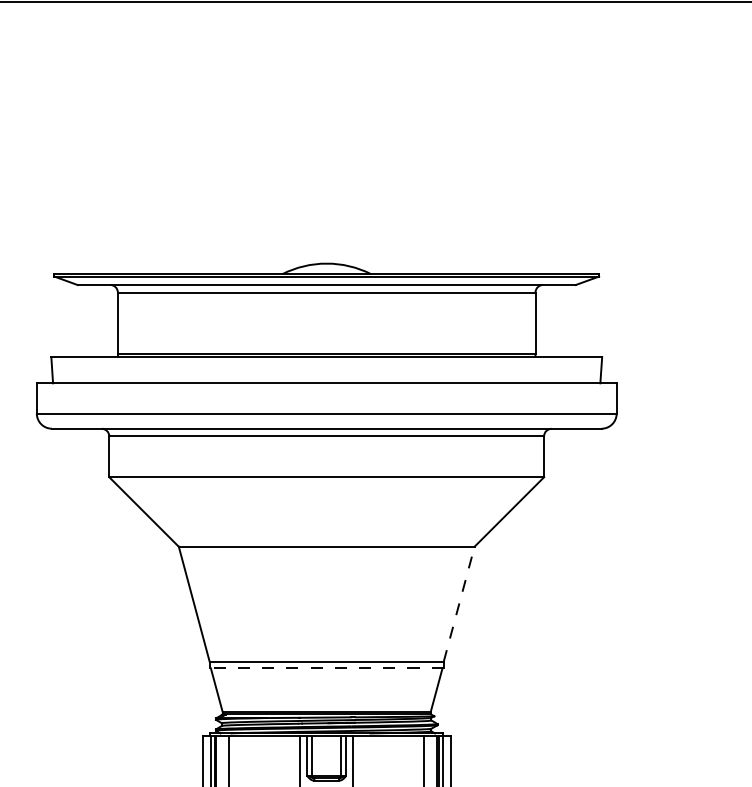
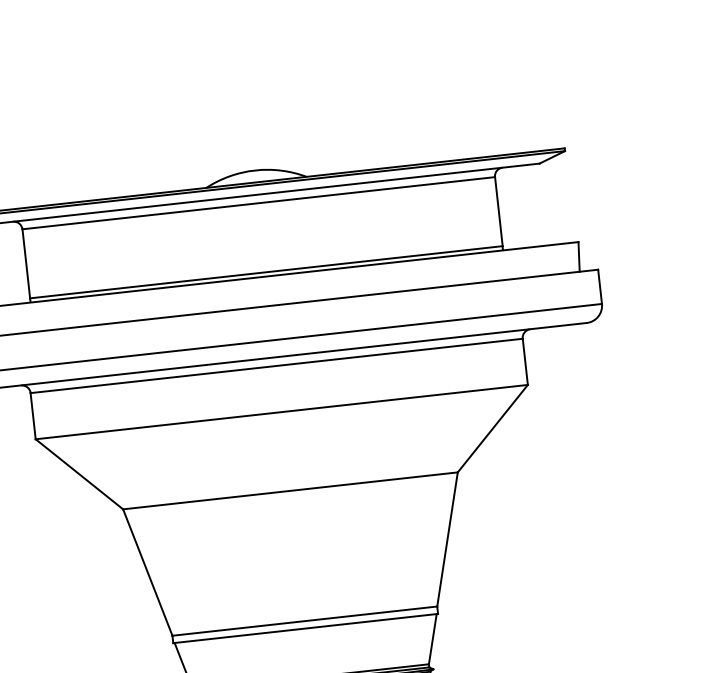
line: (459, 604) -> (447, 539), dashed -> solid
line: (326, 668) -> (305, 628), dashed -> solid

